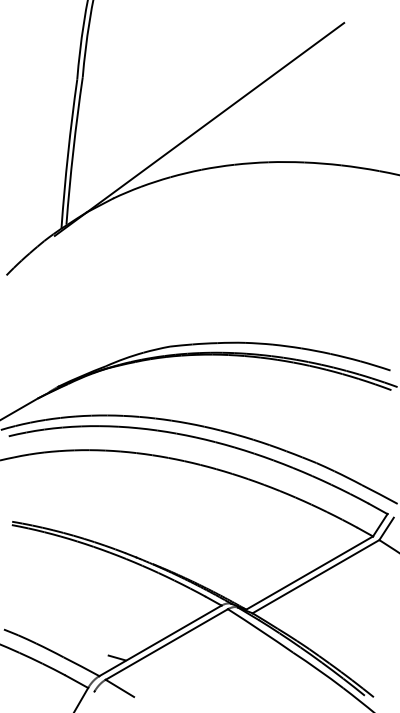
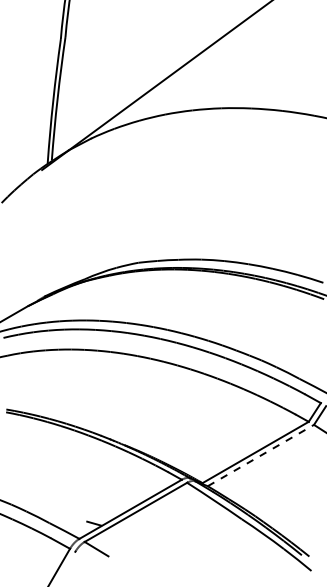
line: (316, 576) -> (261, 455), solid -> dashed

